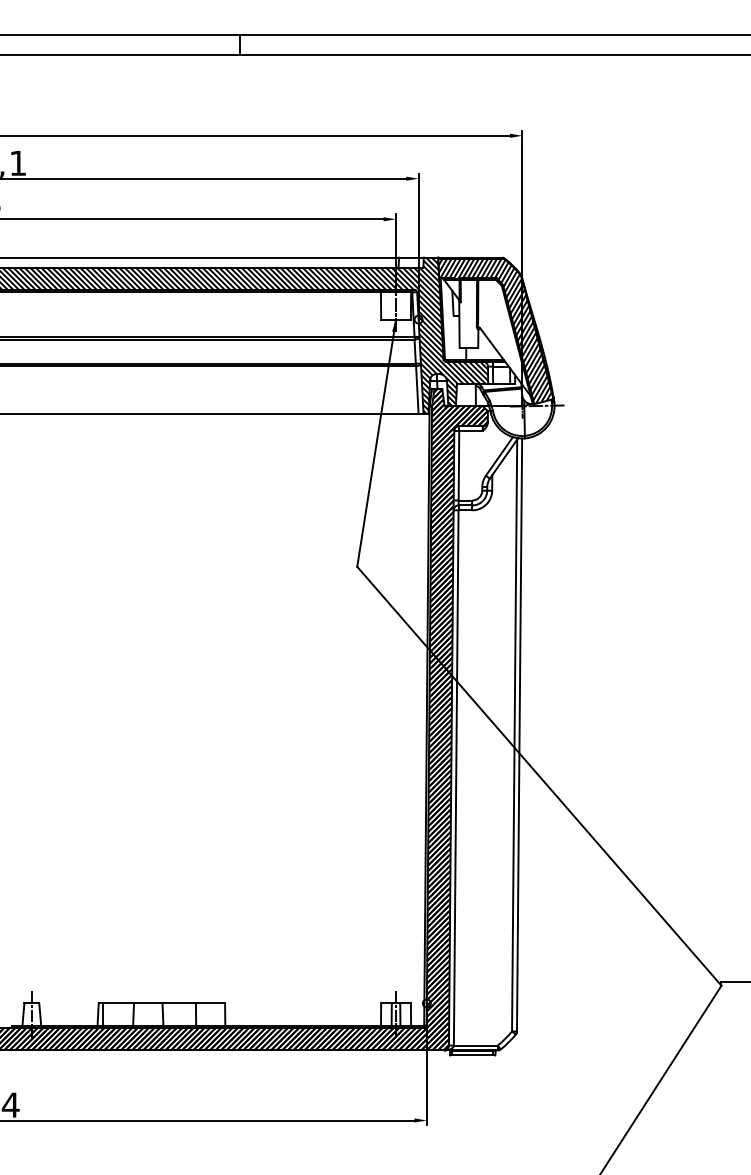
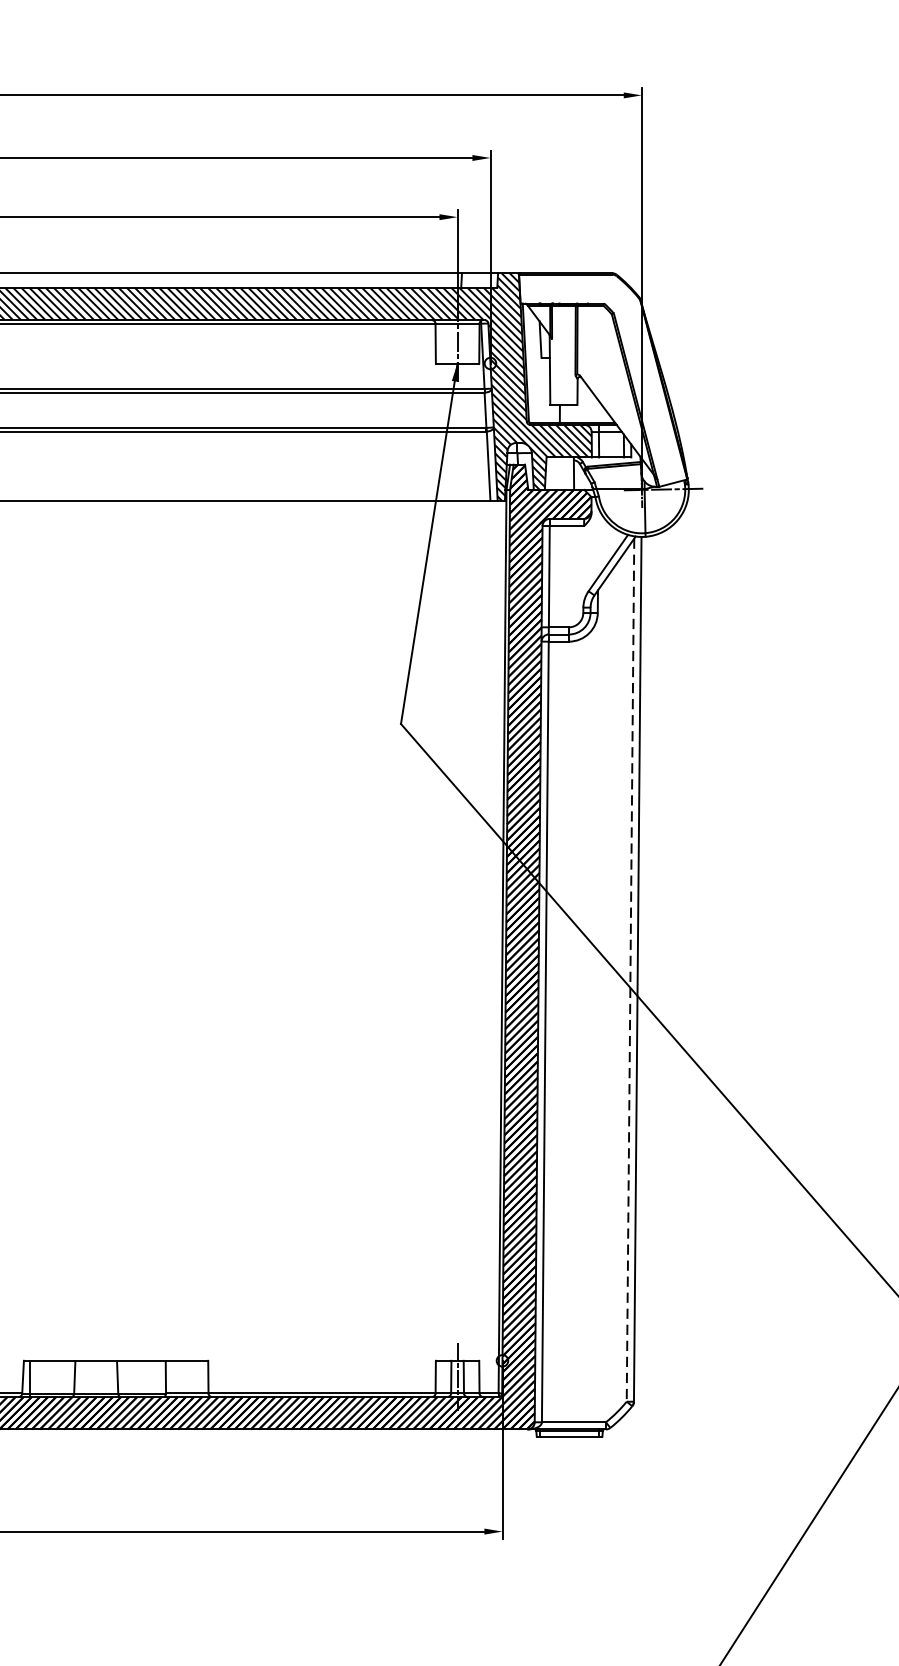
hatch: (495, 330) -> (602, 379), removed
line: (514, 735) -> (630, 970), solid -> dashed

